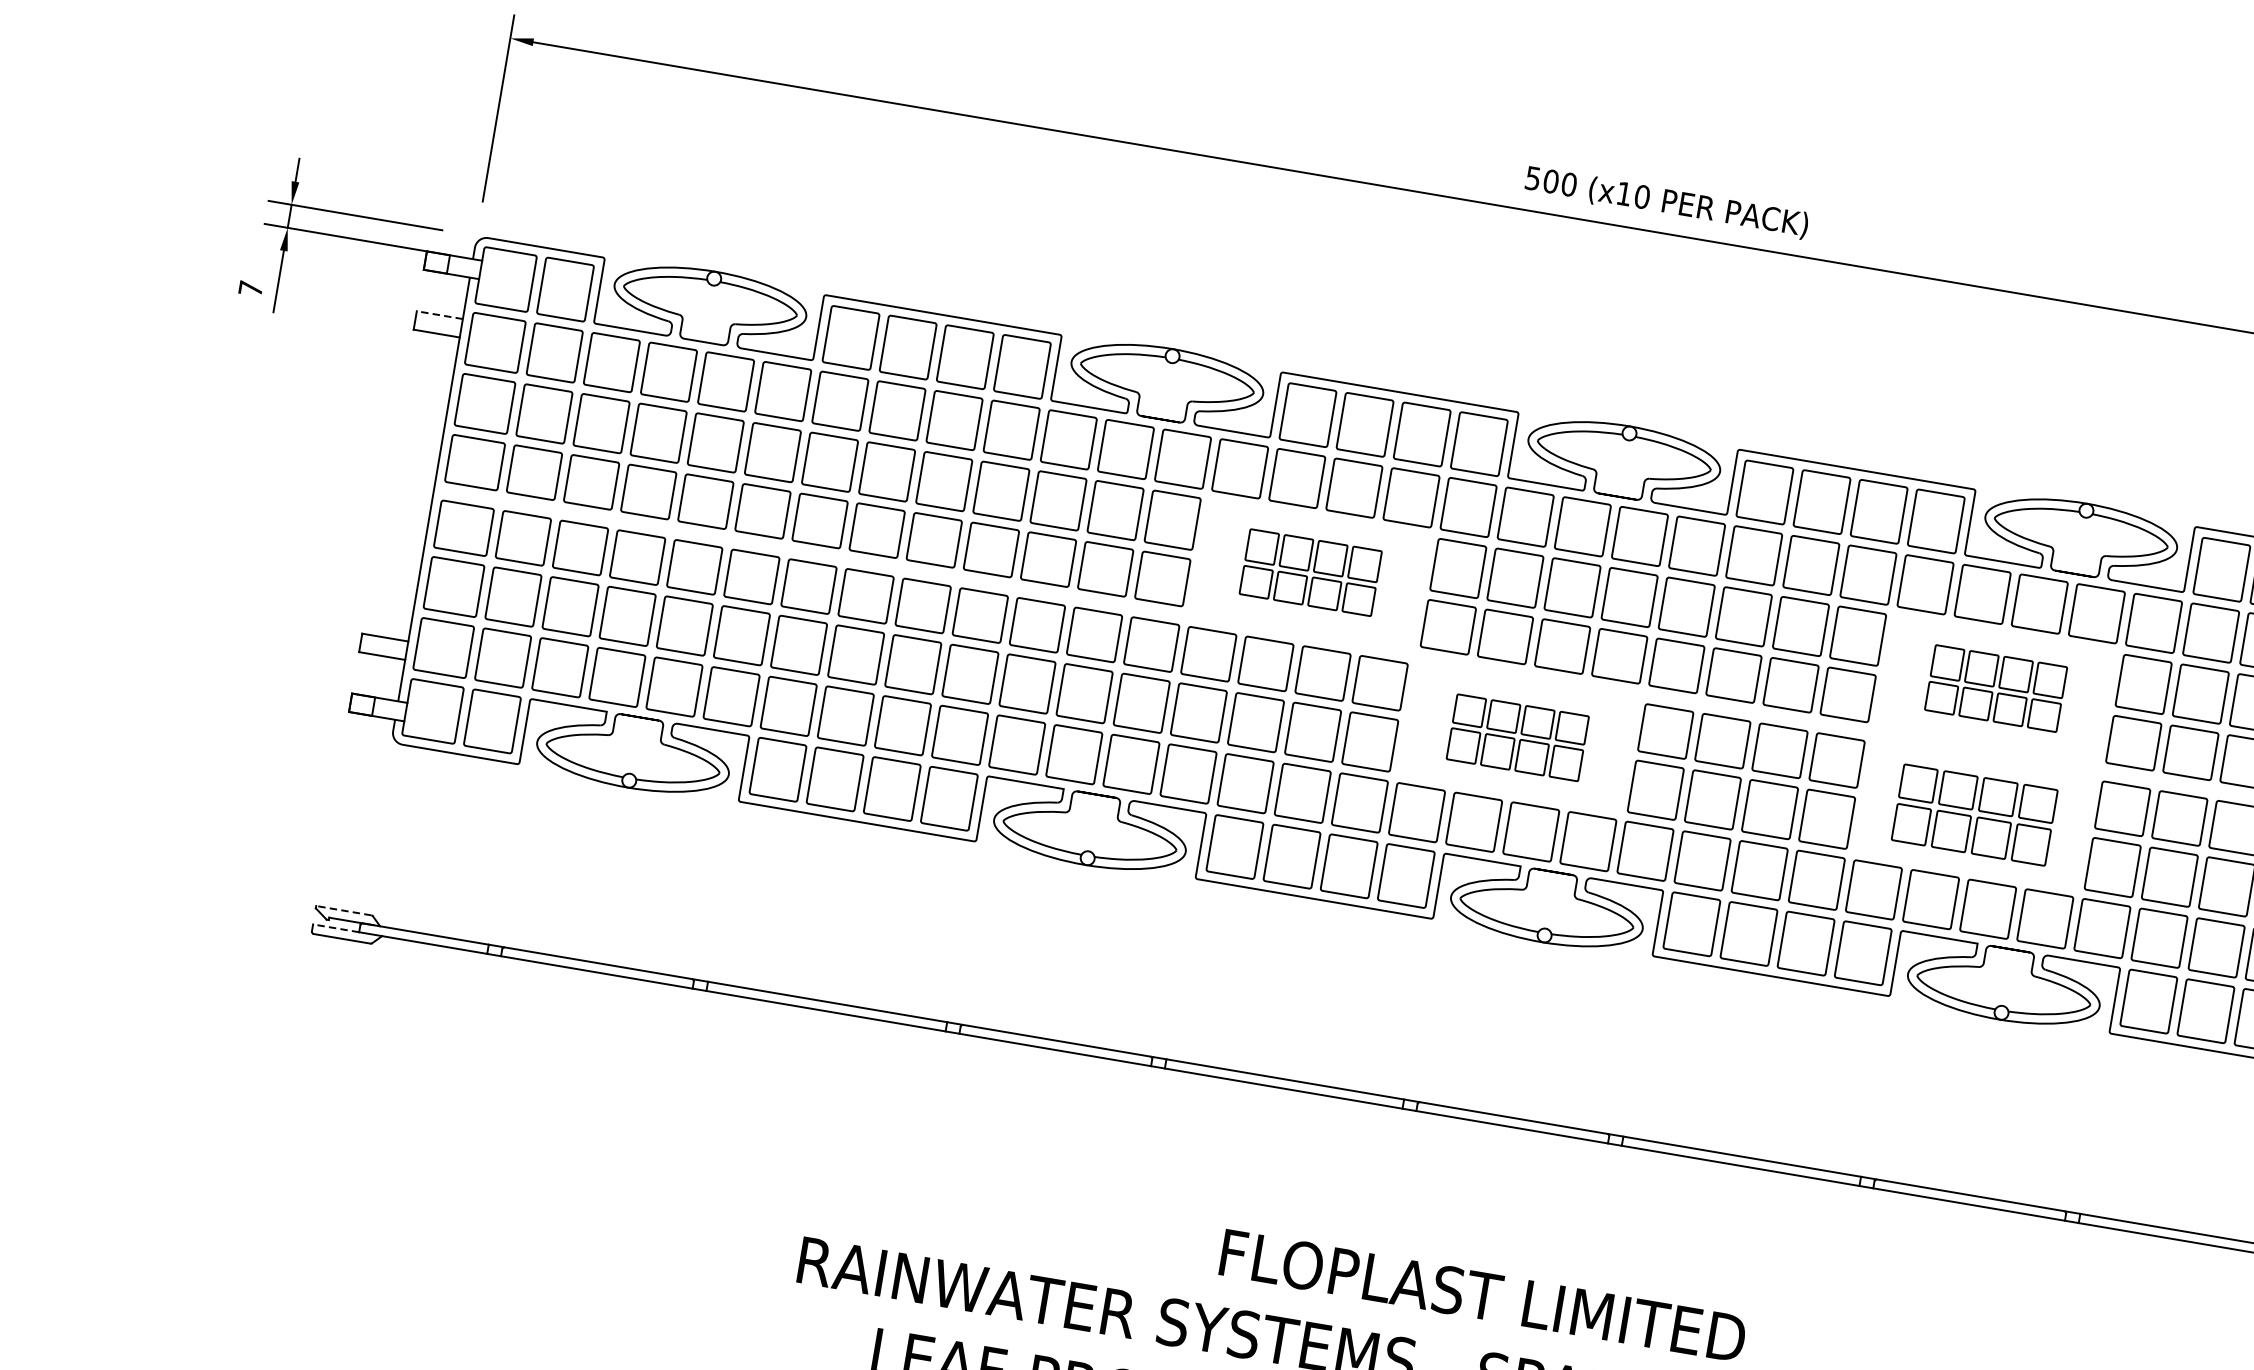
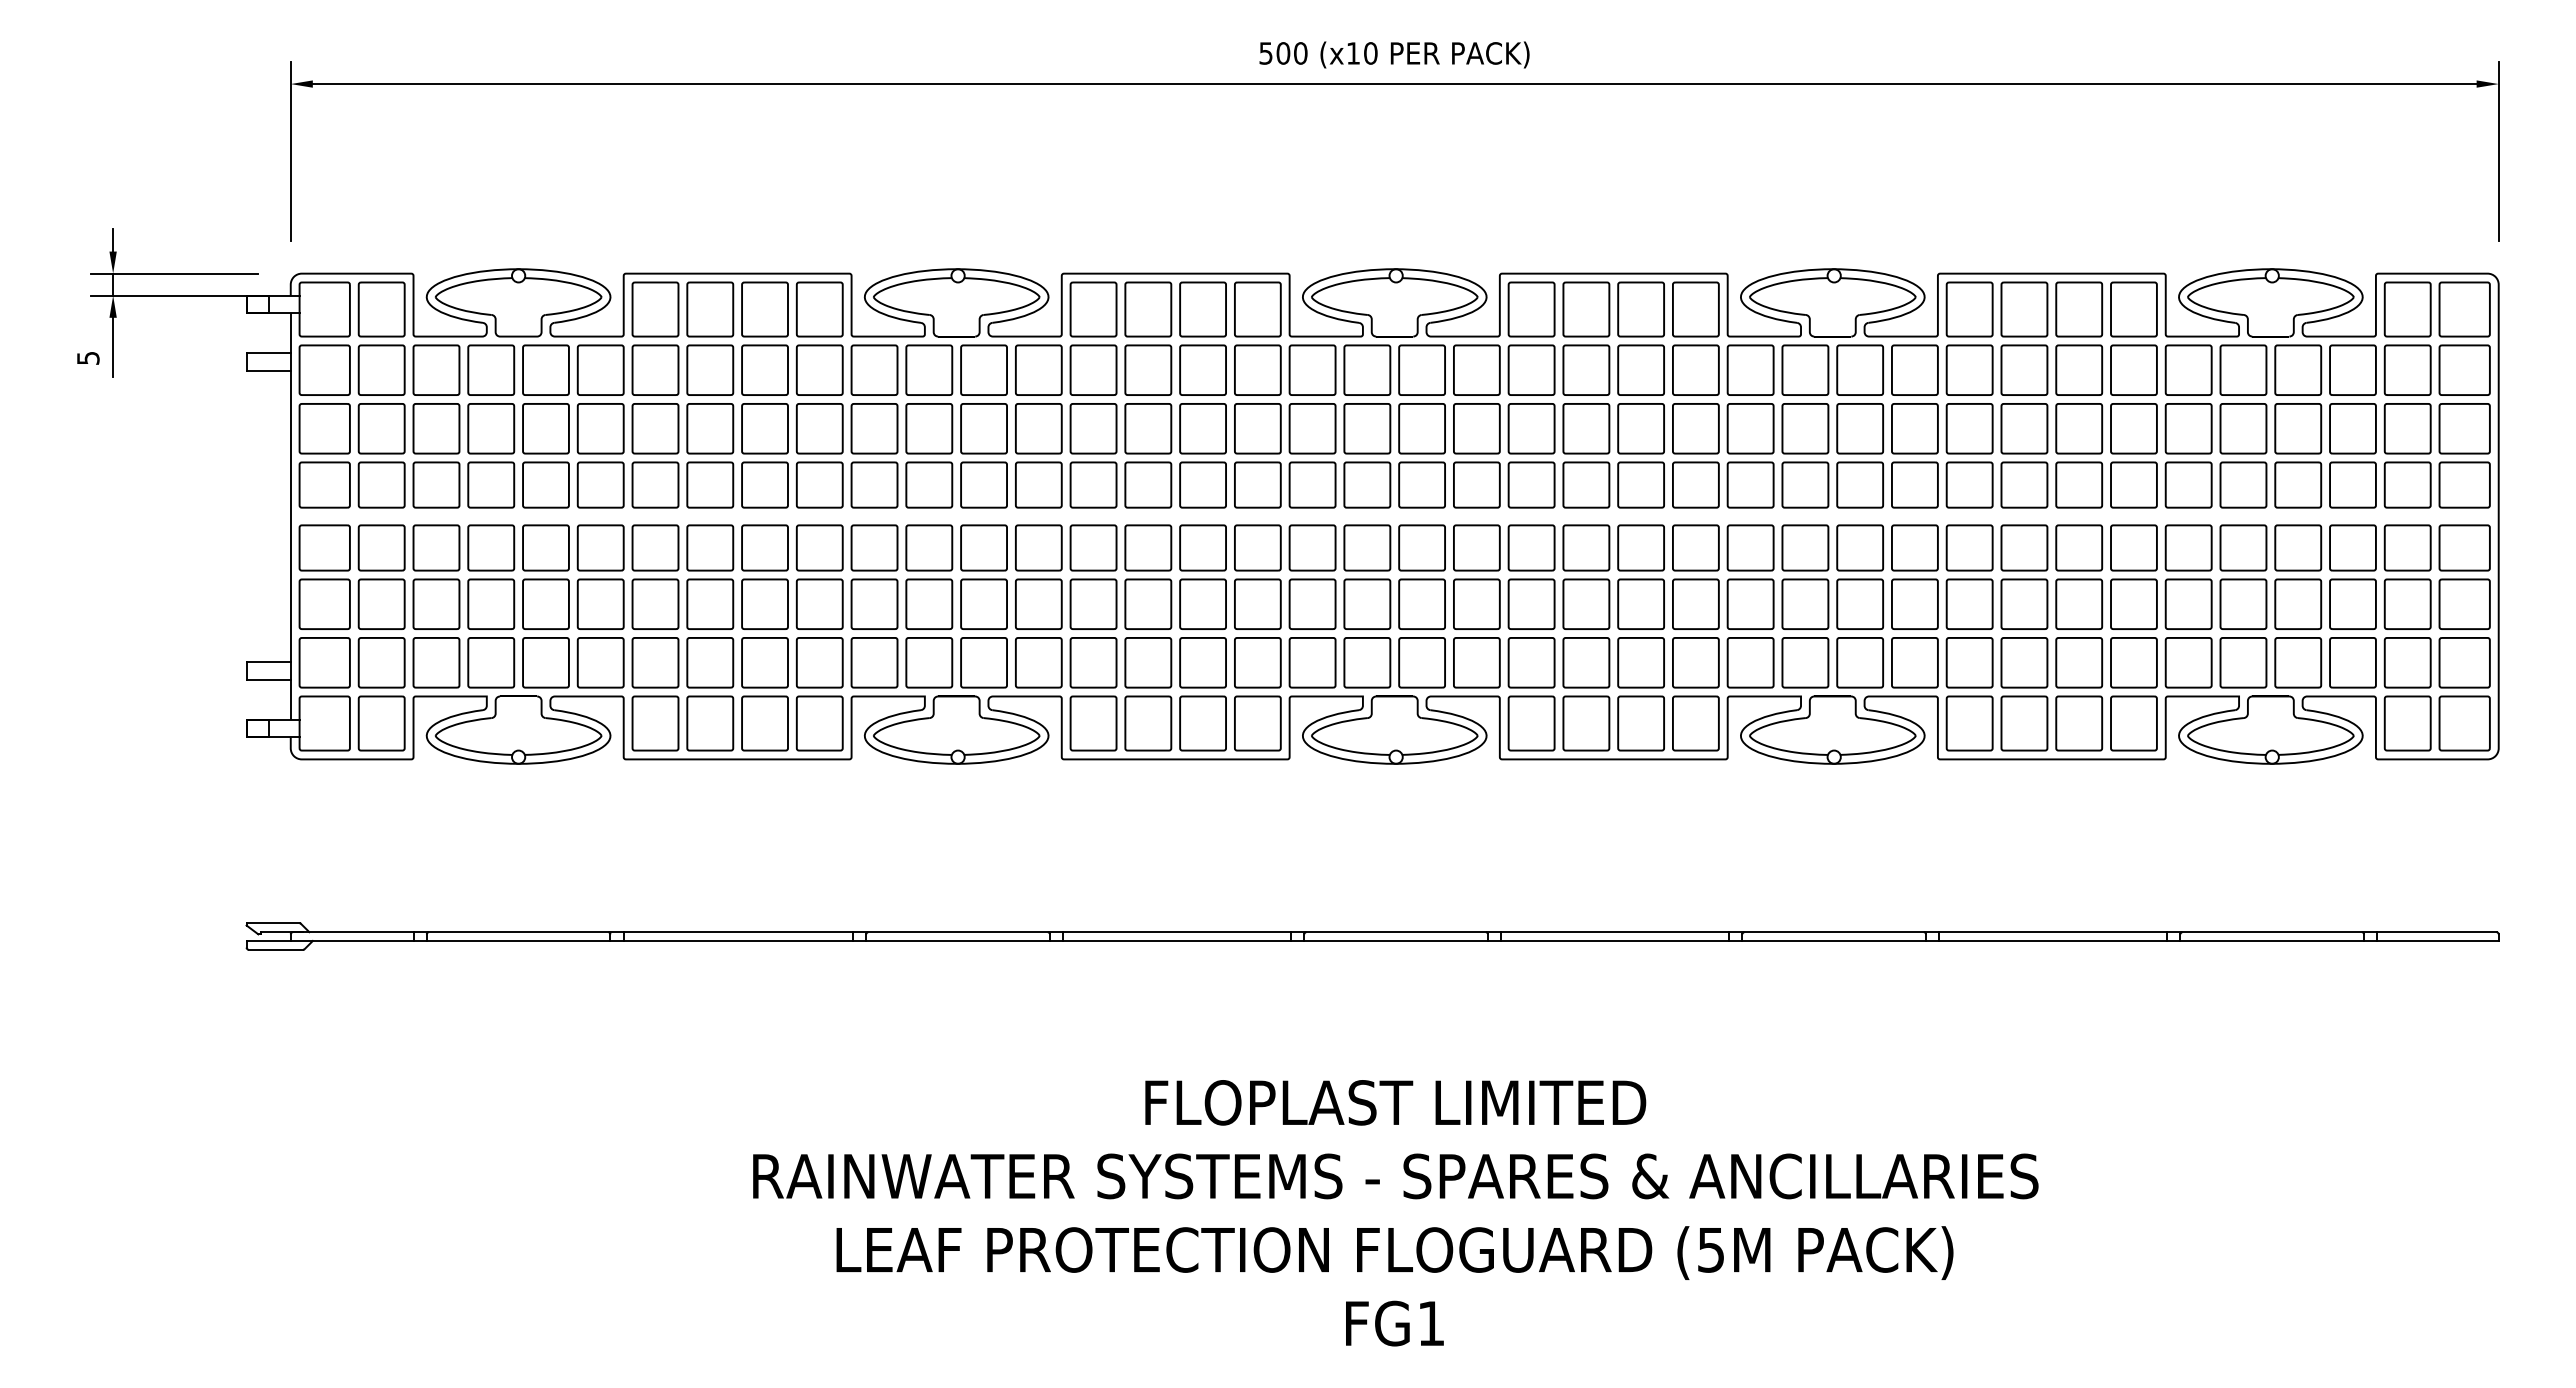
text: (250, 288) -> (88, 358), 7 -> 5
line: (439, 315) -> (268, 353), dashed -> solid
part: (1310, 572) -> (1120, 455), size x1.67
part: (1995, 688) -> (1777, 455), size x1.67
part: (1517, 737) -> (1339, 576), size x1.67
part: (1974, 814) -> (1777, 576), size x1.43
line: (343, 910) -> (272, 923), dashed -> solid
line: (336, 927) -> (268, 940), dashed -> solid

